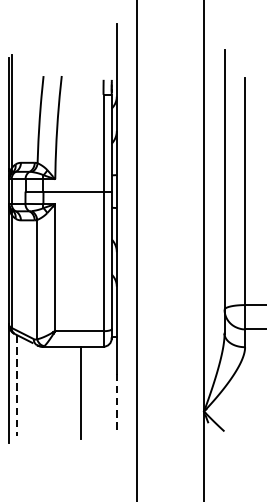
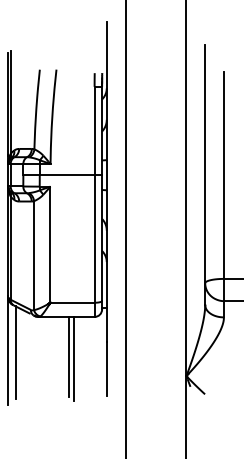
line: (16, 386) -> (15, 353), dashed -> solid
line: (76, 390) -> (69, 356), added
line: (116, 403) -> (106, 368), dashed -> solid

